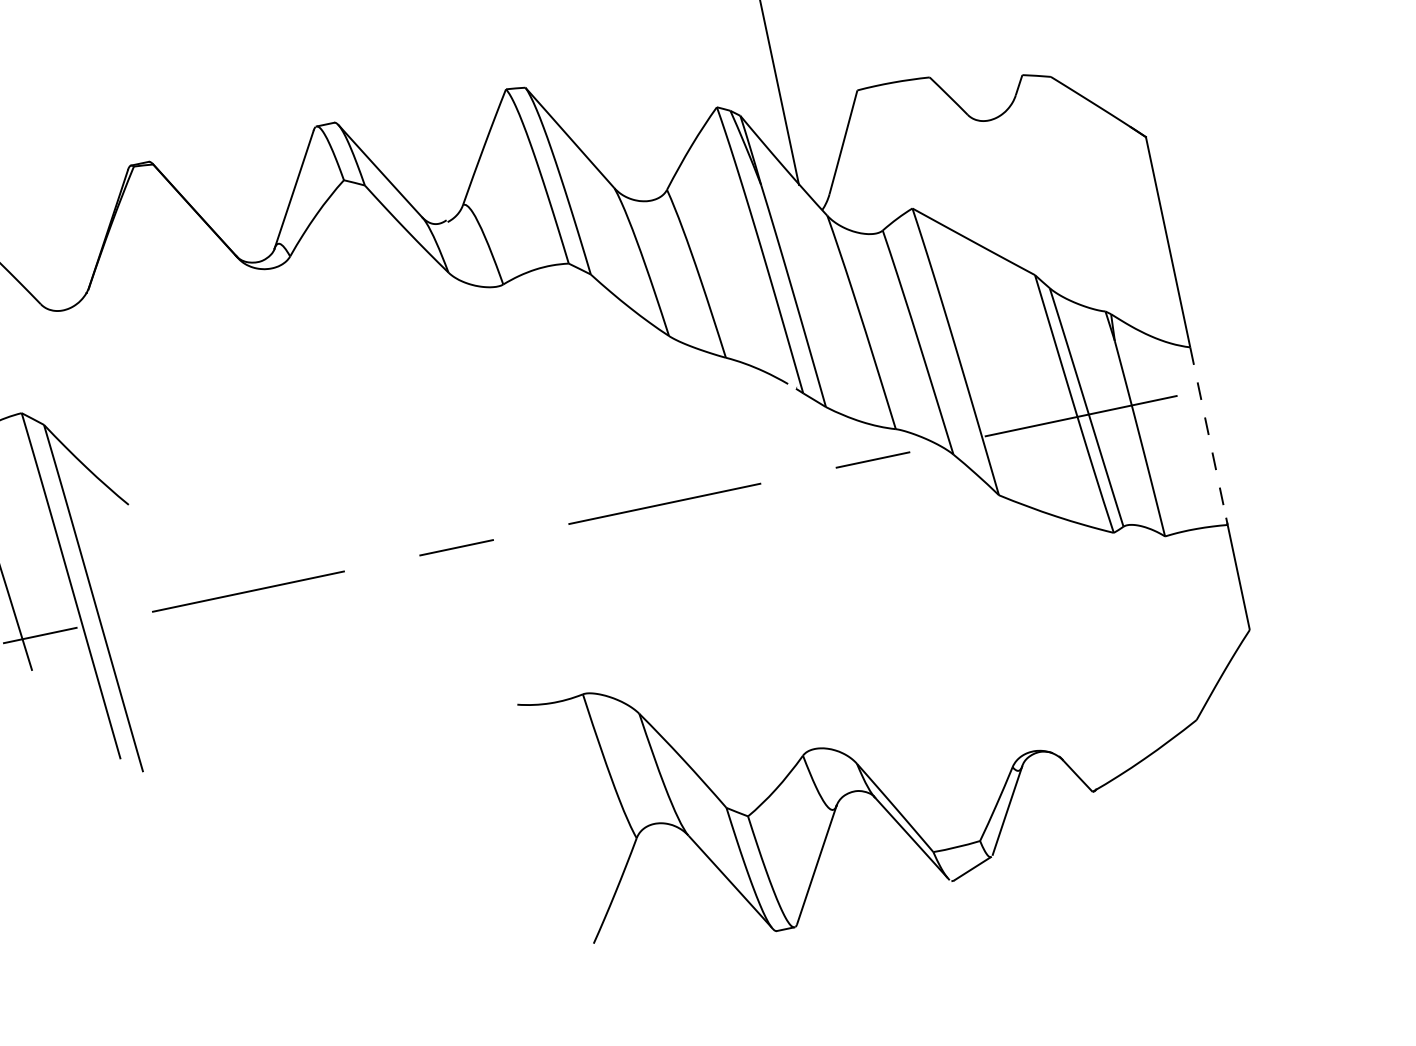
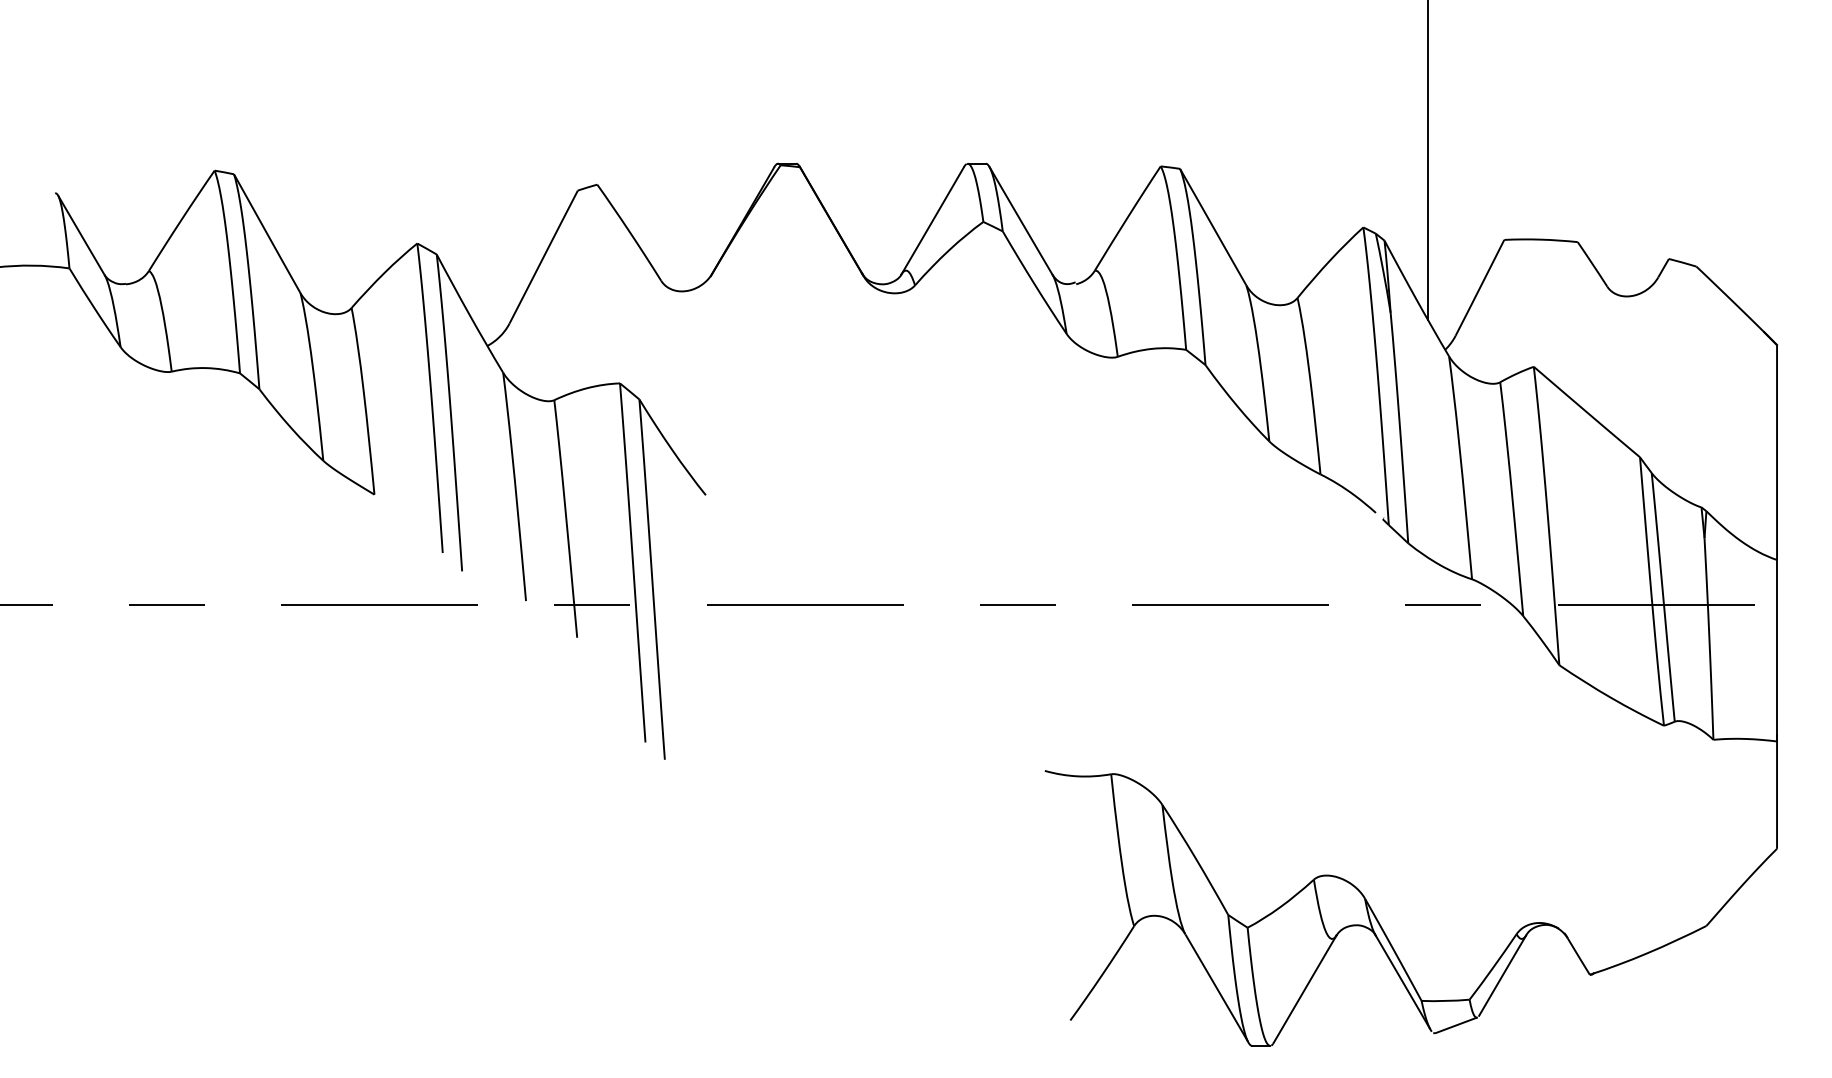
line: (1209, 435) -> (1777, 650), dashed -> solid

